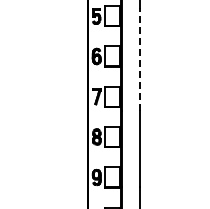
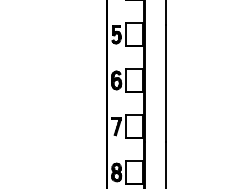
line: (139, 58) -> (165, 82), dashed -> solid

